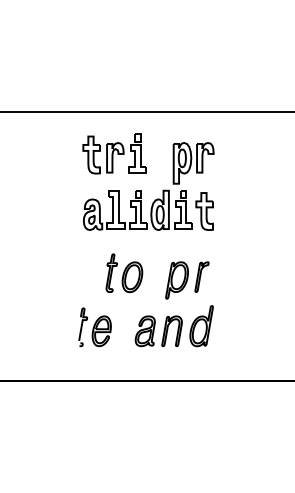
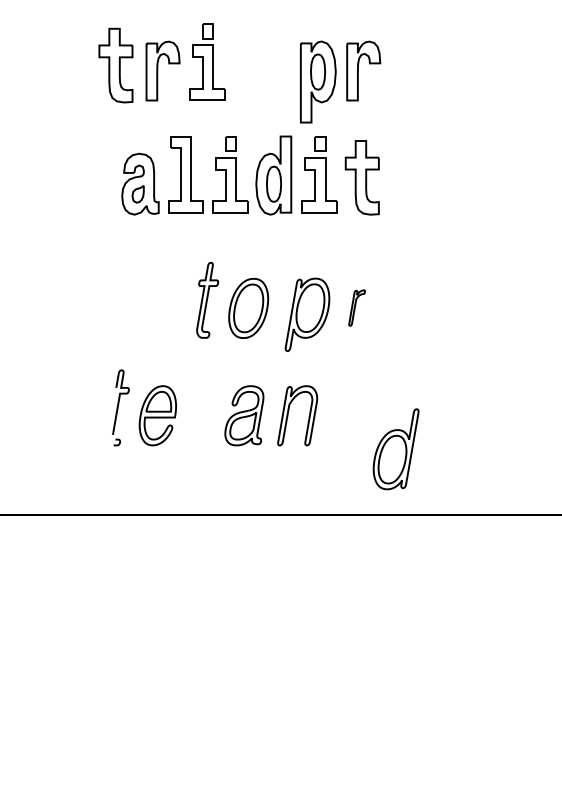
part: (114, 153) -> (161, 62), moved
part: (124, 273) -> (232, 300), moved
part: (201, 276) -> (356, 306), size x0.6
part: (201, 326) -> (395, 449), moved

